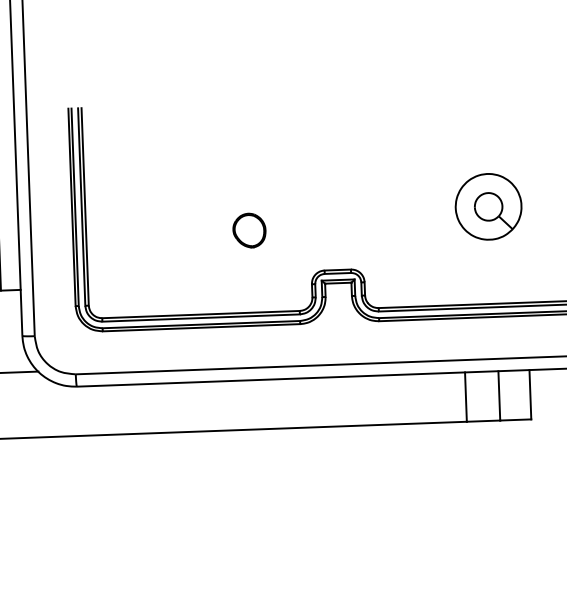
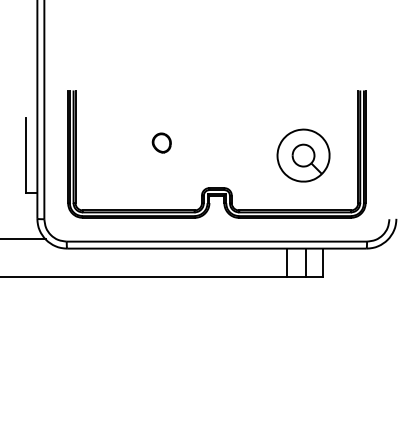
part: (487, 206) -> (302, 155), size x1.4
part: (248, 229) -> (161, 142), moved

